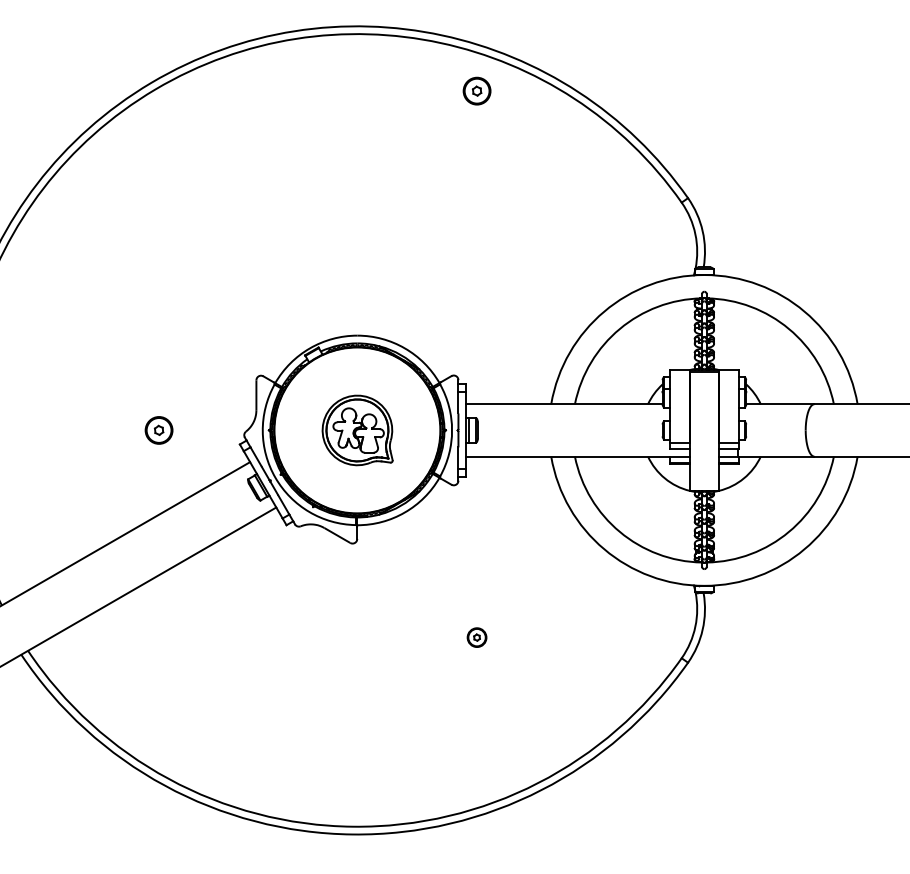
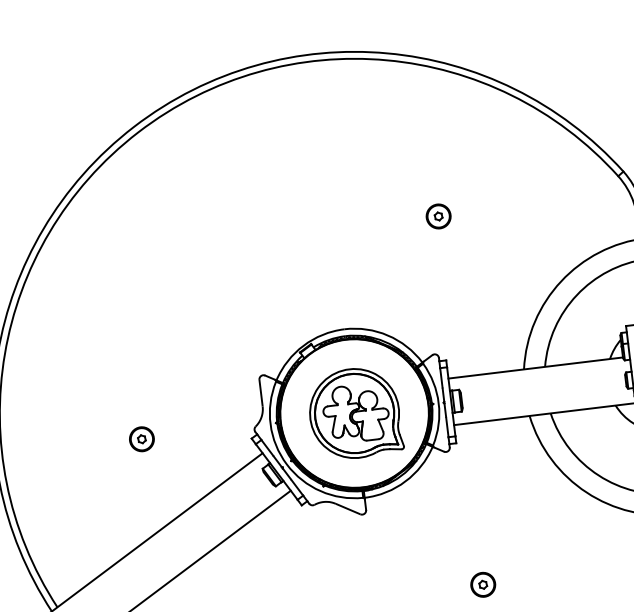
part: (476, 90) -> (438, 215), moved
part: (158, 430) -> (141, 439), moved
part: (357, 430) -> (354, 413), size x1.43
part: (476, 637) -> (482, 584), size x1.43

